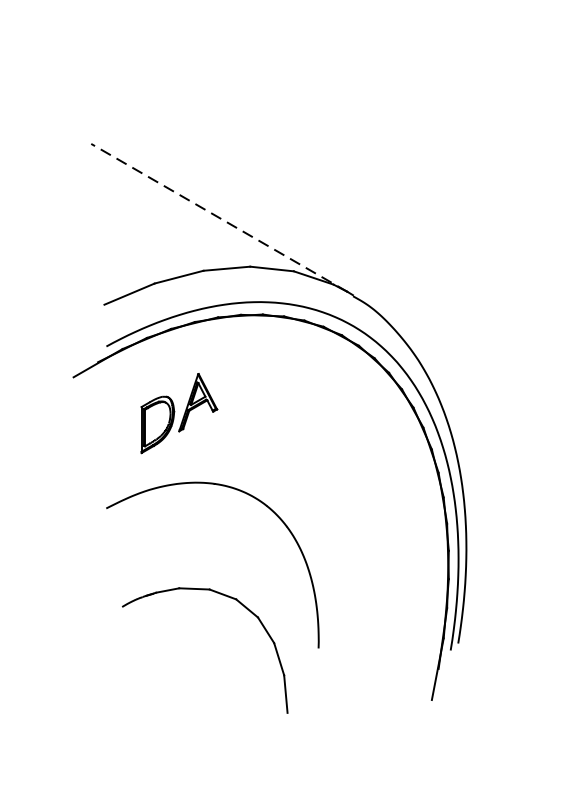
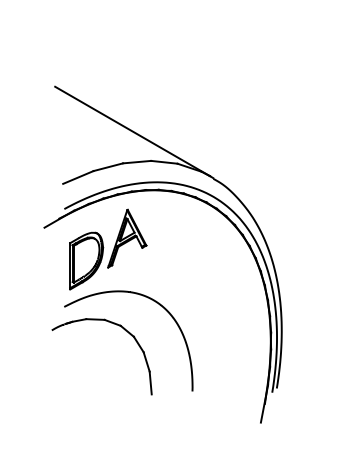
line: (219, 217) -> (132, 131), dashed -> solid
part: (179, 413) -> (108, 249), size x1.67
part: (224, 597) -> (113, 324), moved

